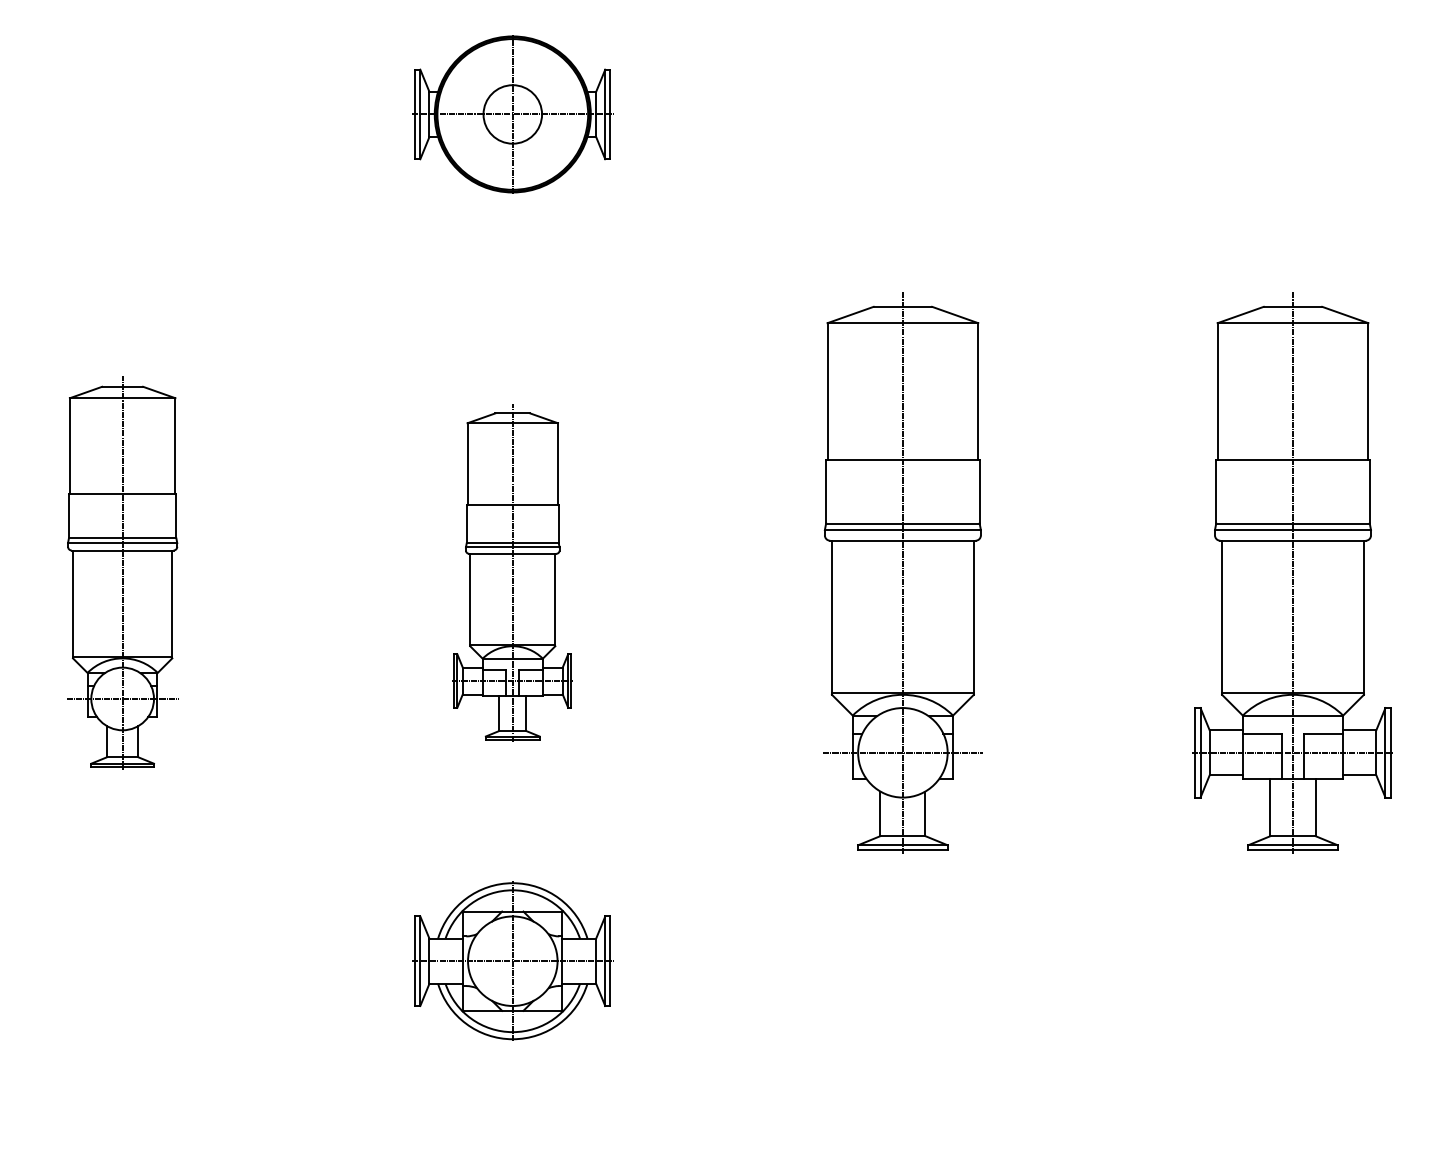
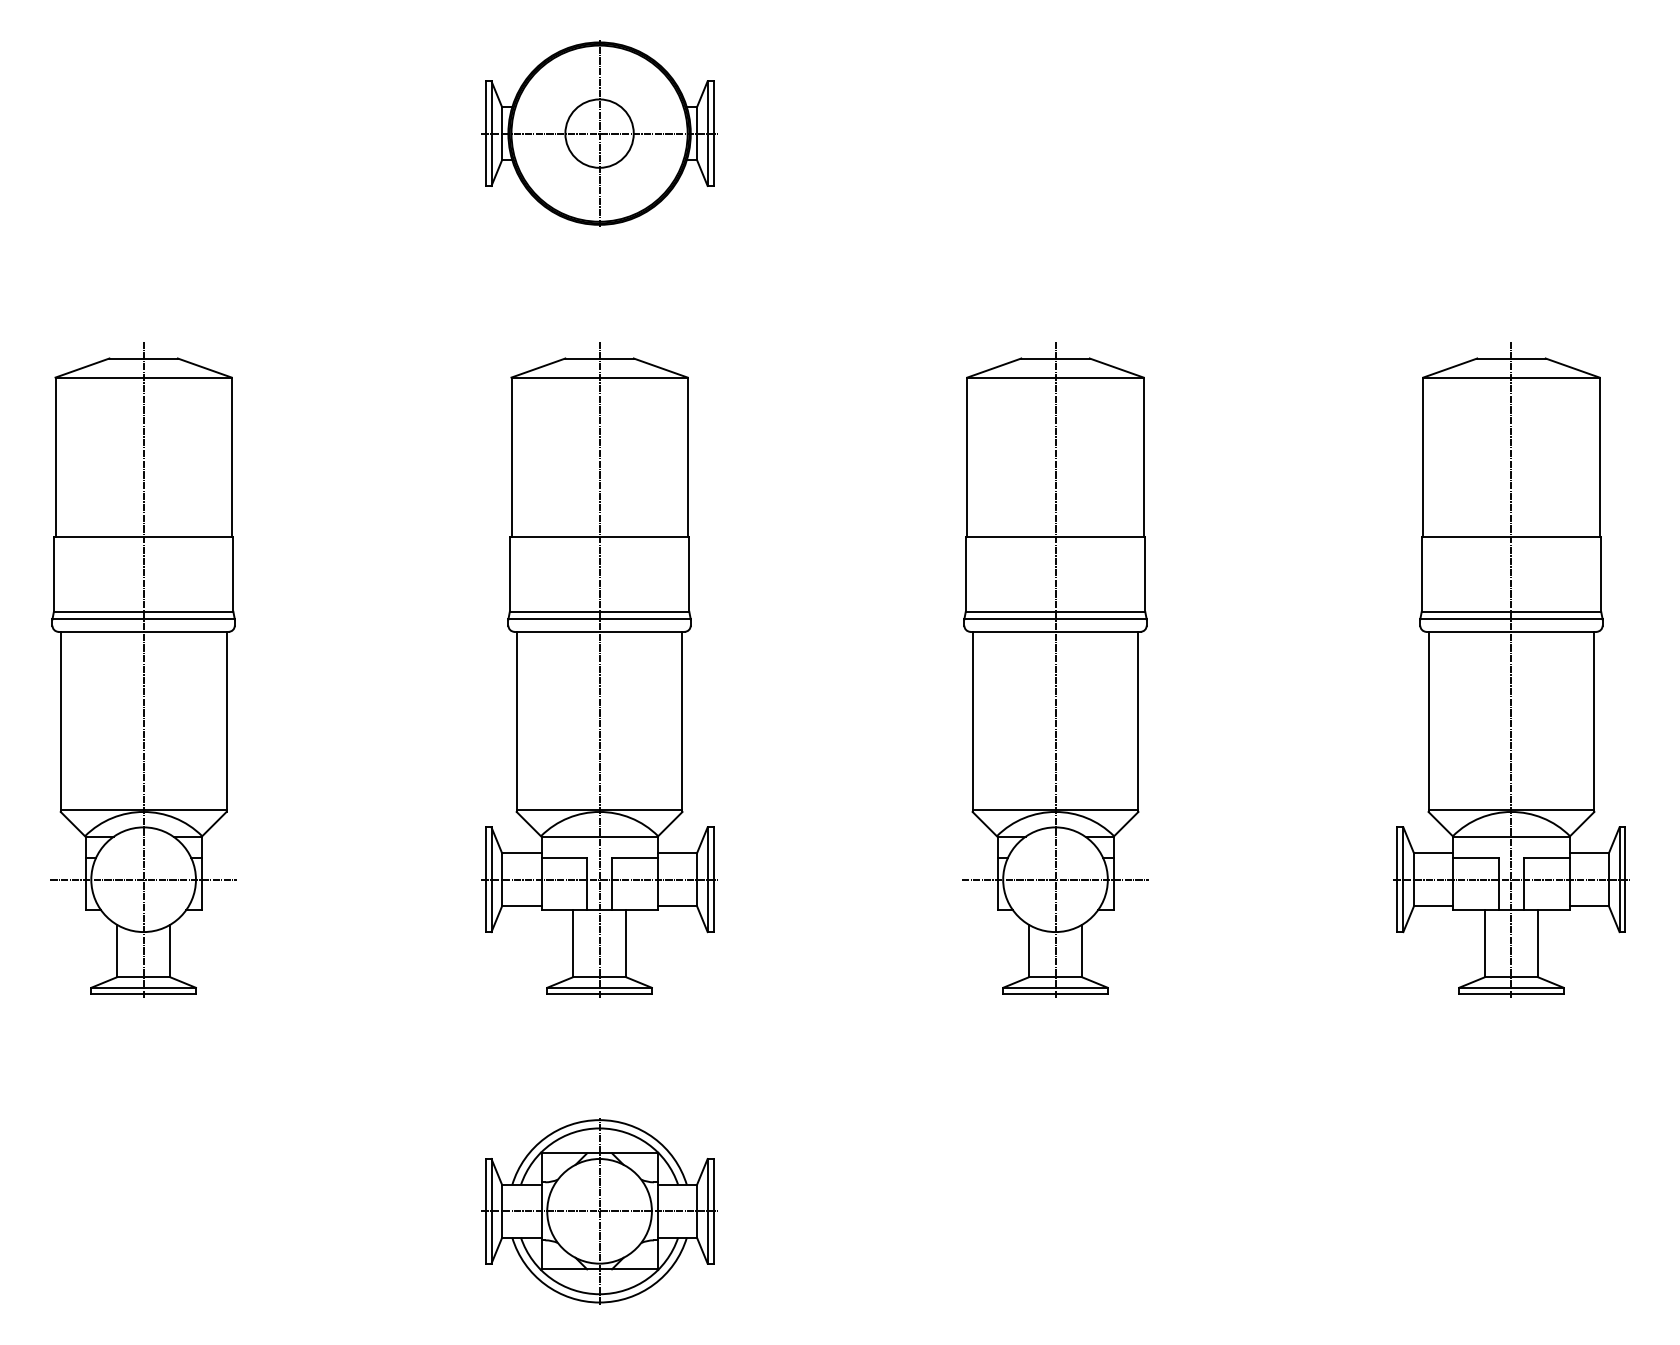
part: (122, 572) -> (143, 669), size x1.43
part: (512, 572) -> (599, 669), size x1.67
part: (512, 961) -> (599, 1211), moved

